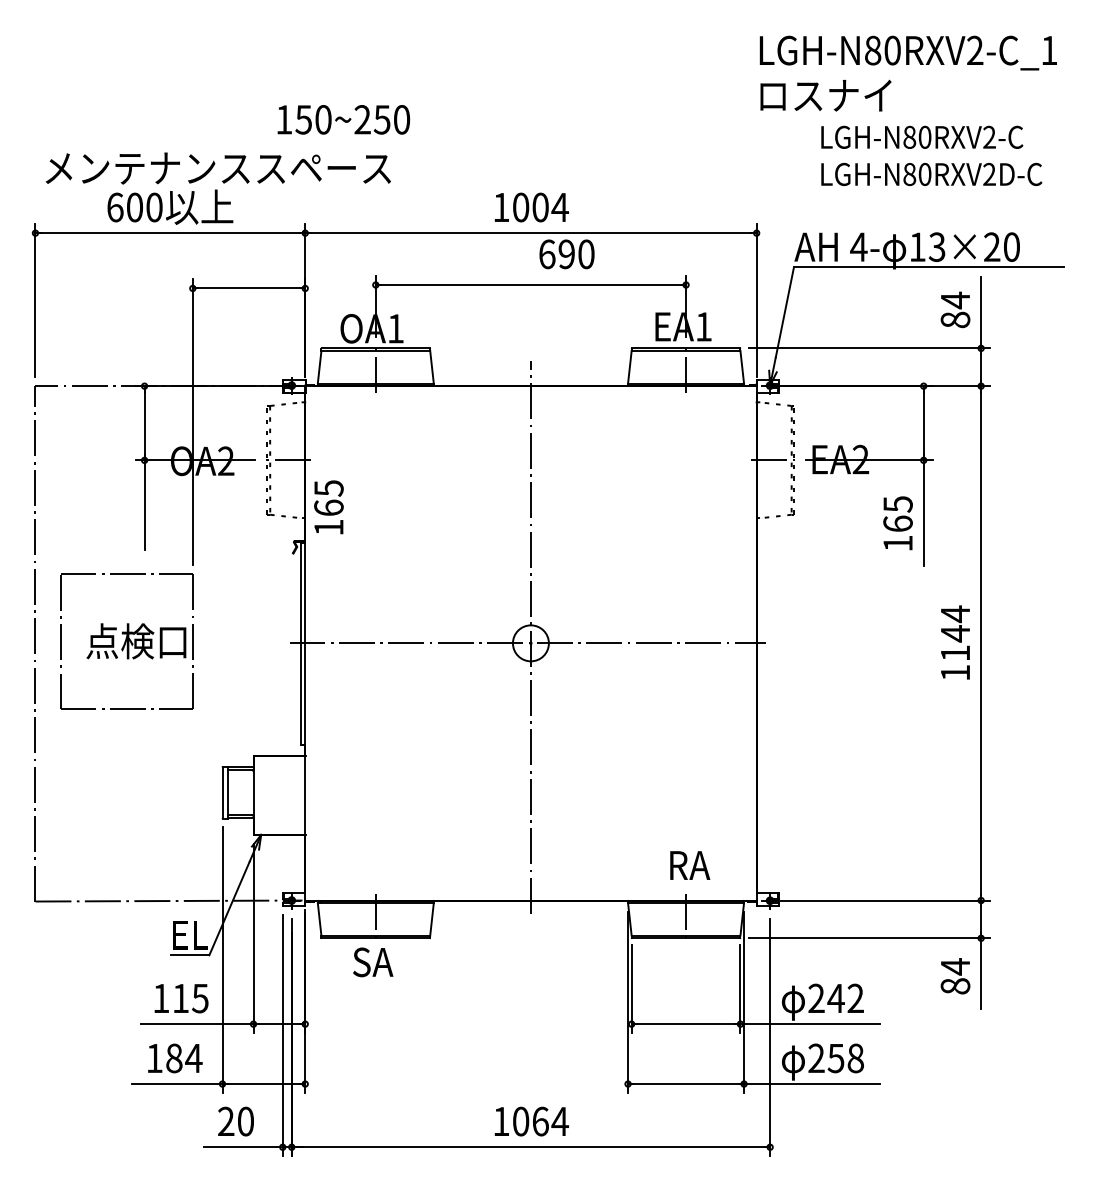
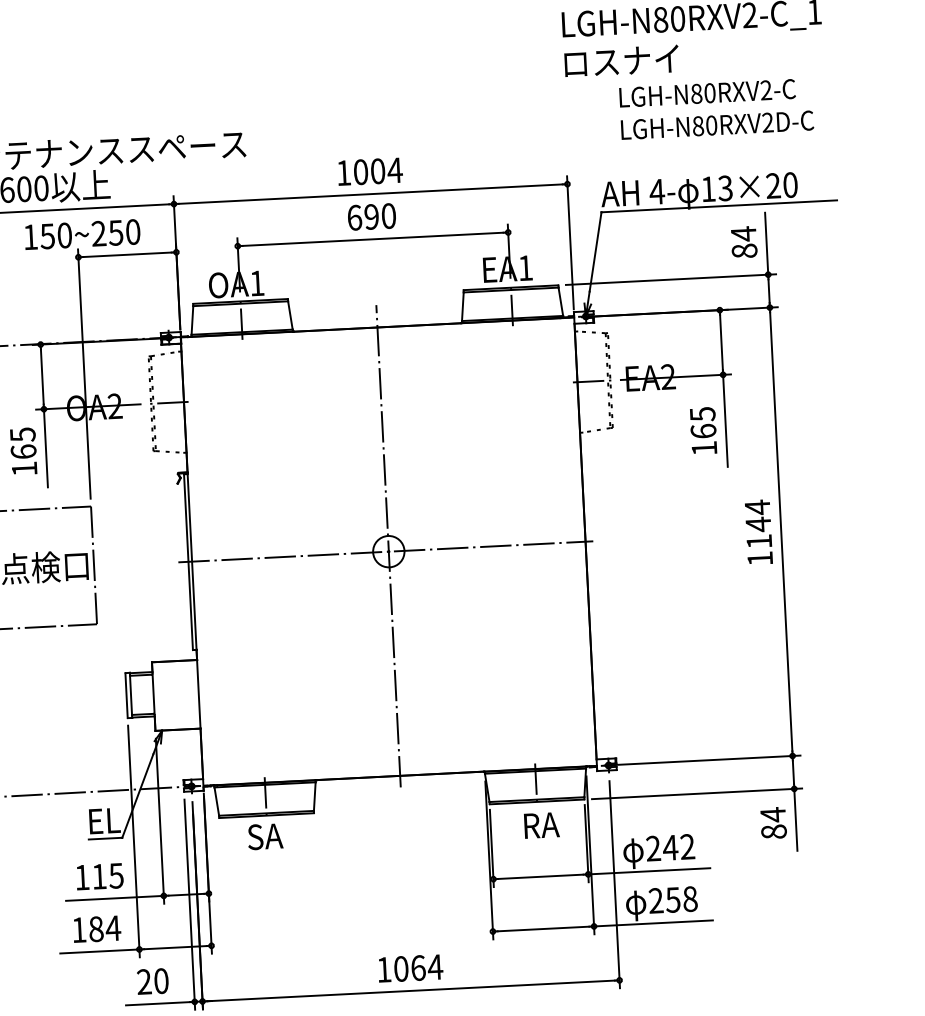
text: (343, 119) -> (82, 234), moved
text: (566, 254) -> (371, 217), moved
text: (328, 507) -> (23, 451), moved
text: (690, 865) -> (542, 825), moved

